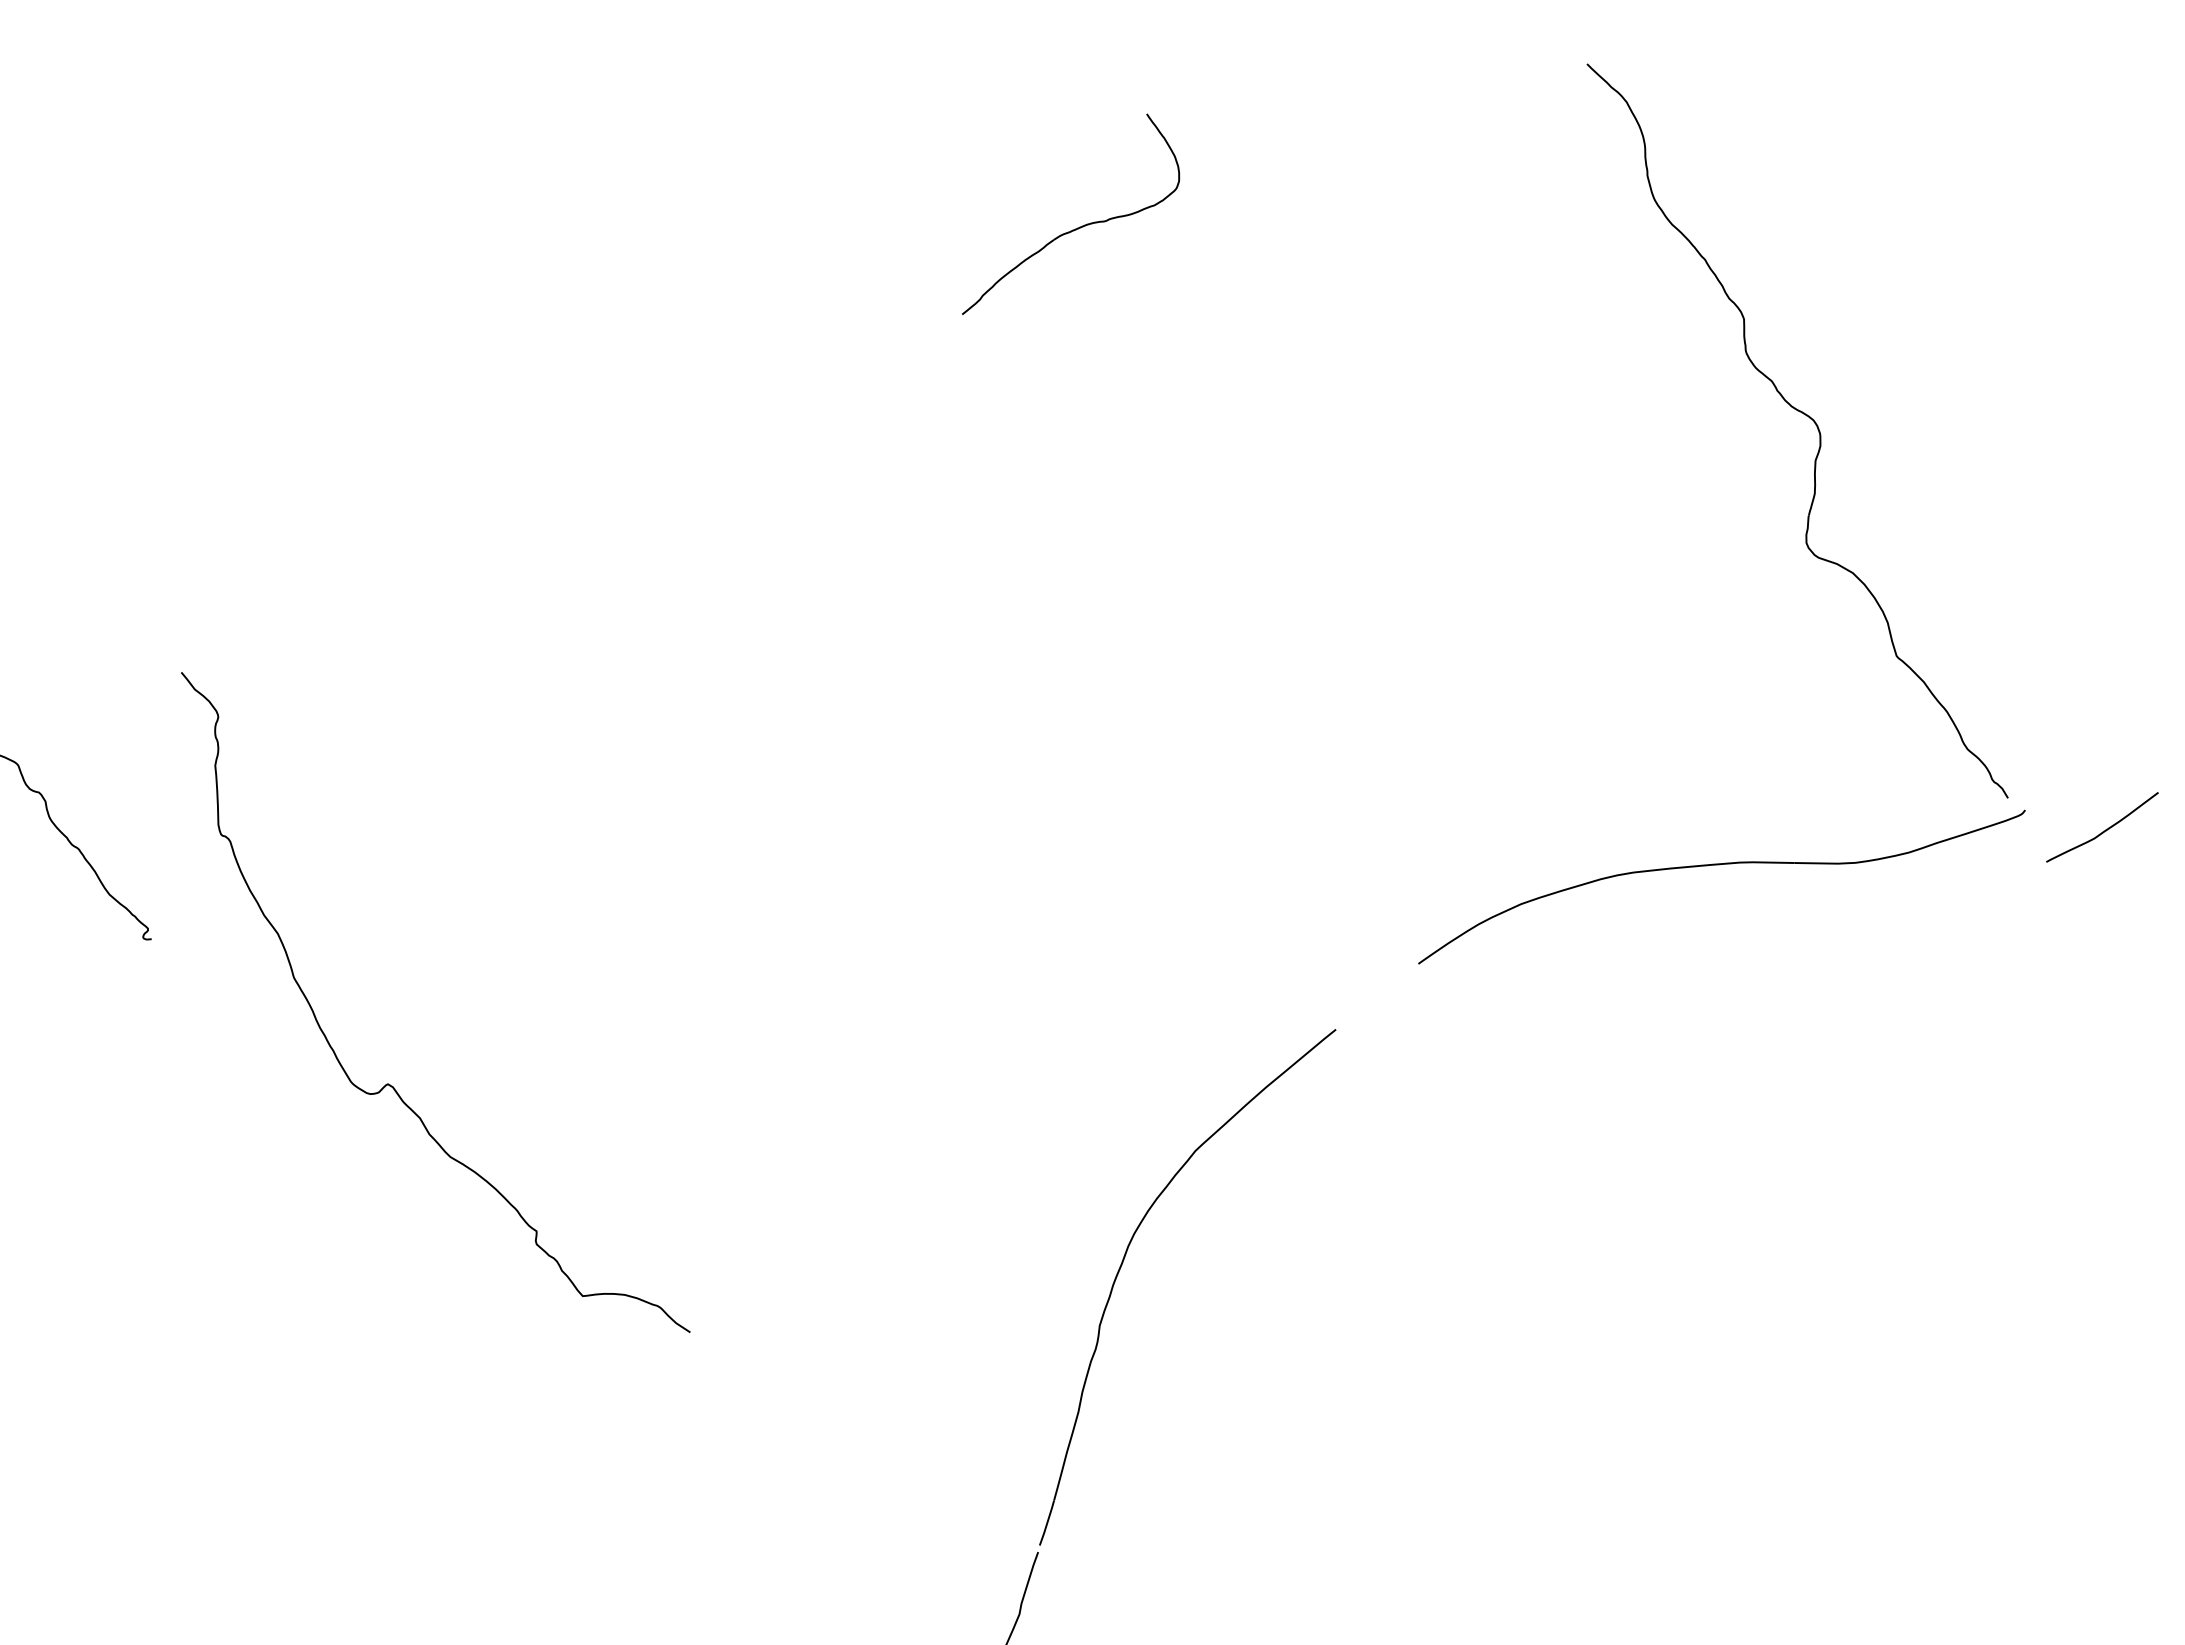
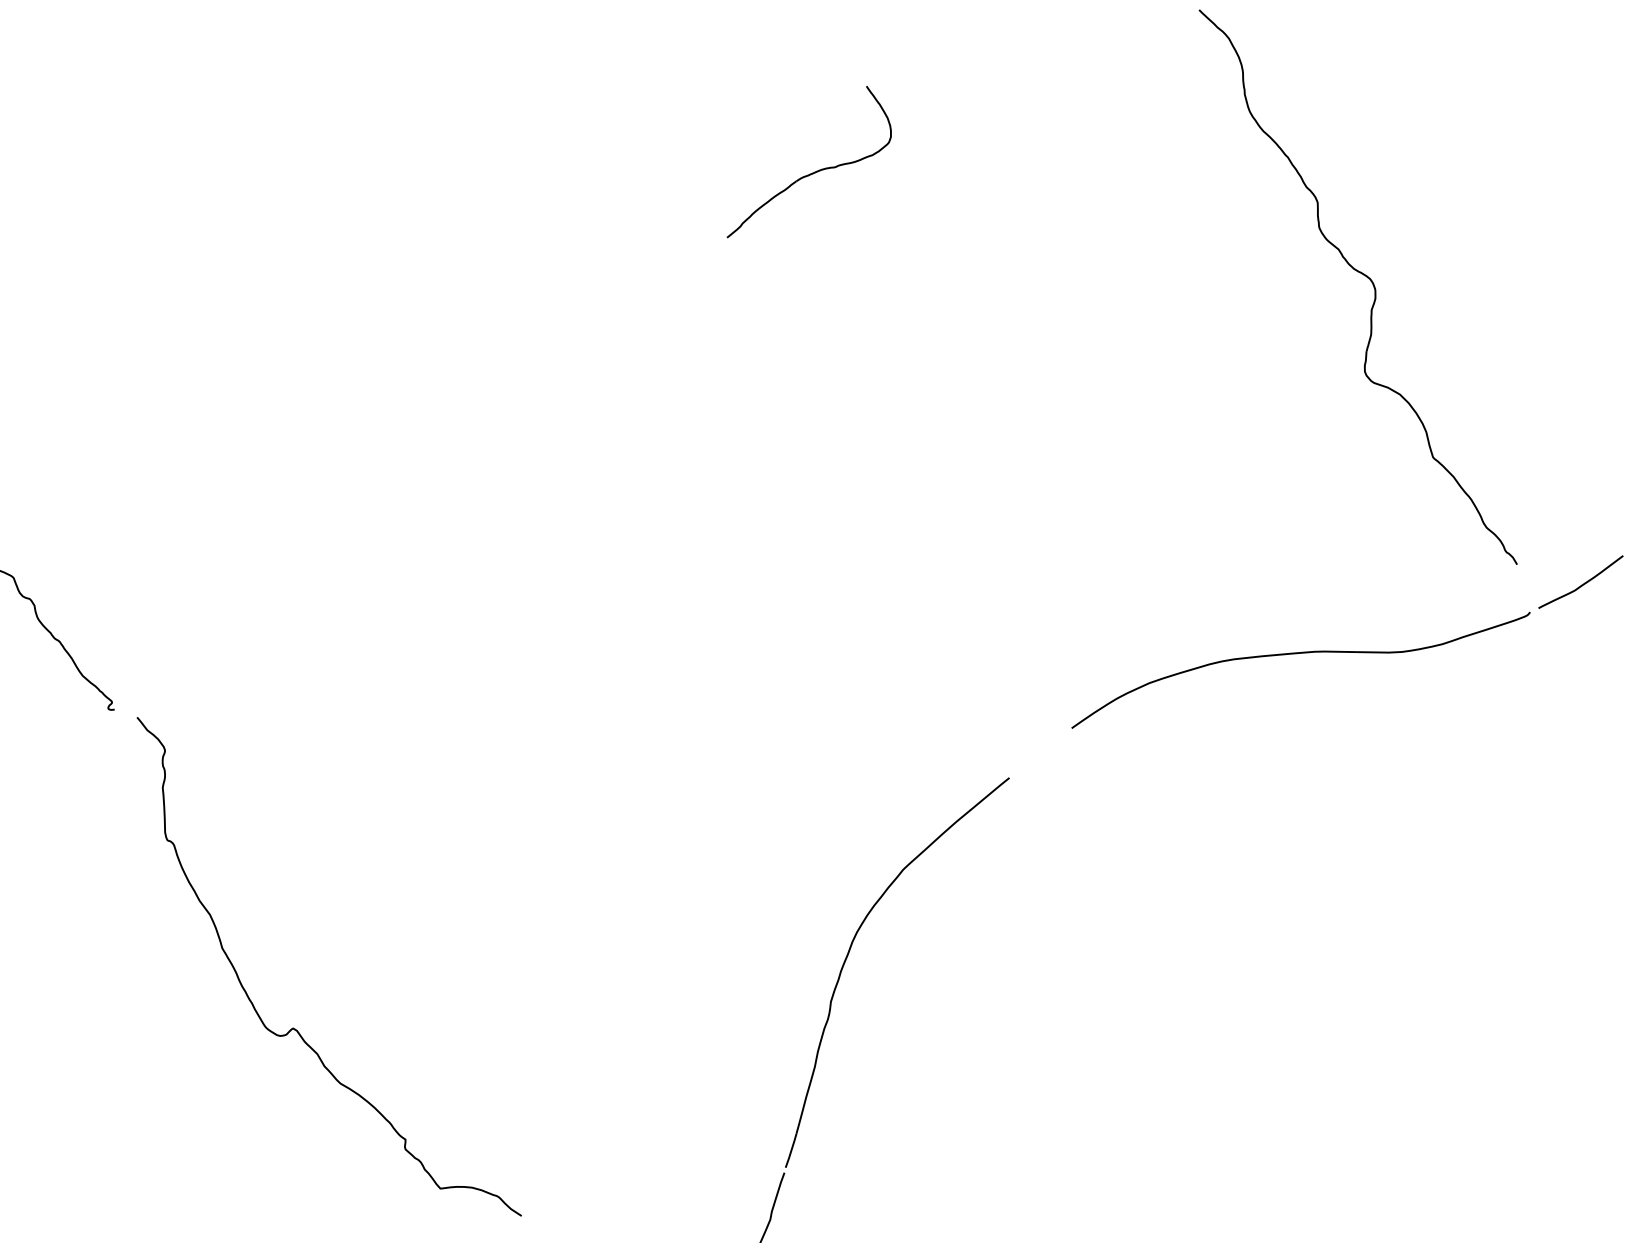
part: (1806, 416) -> (1364, 276), moved
curve: (2105, 829) -> (1583, 583), moved
curve: (392, 1085) -> (296, 1029), moved

